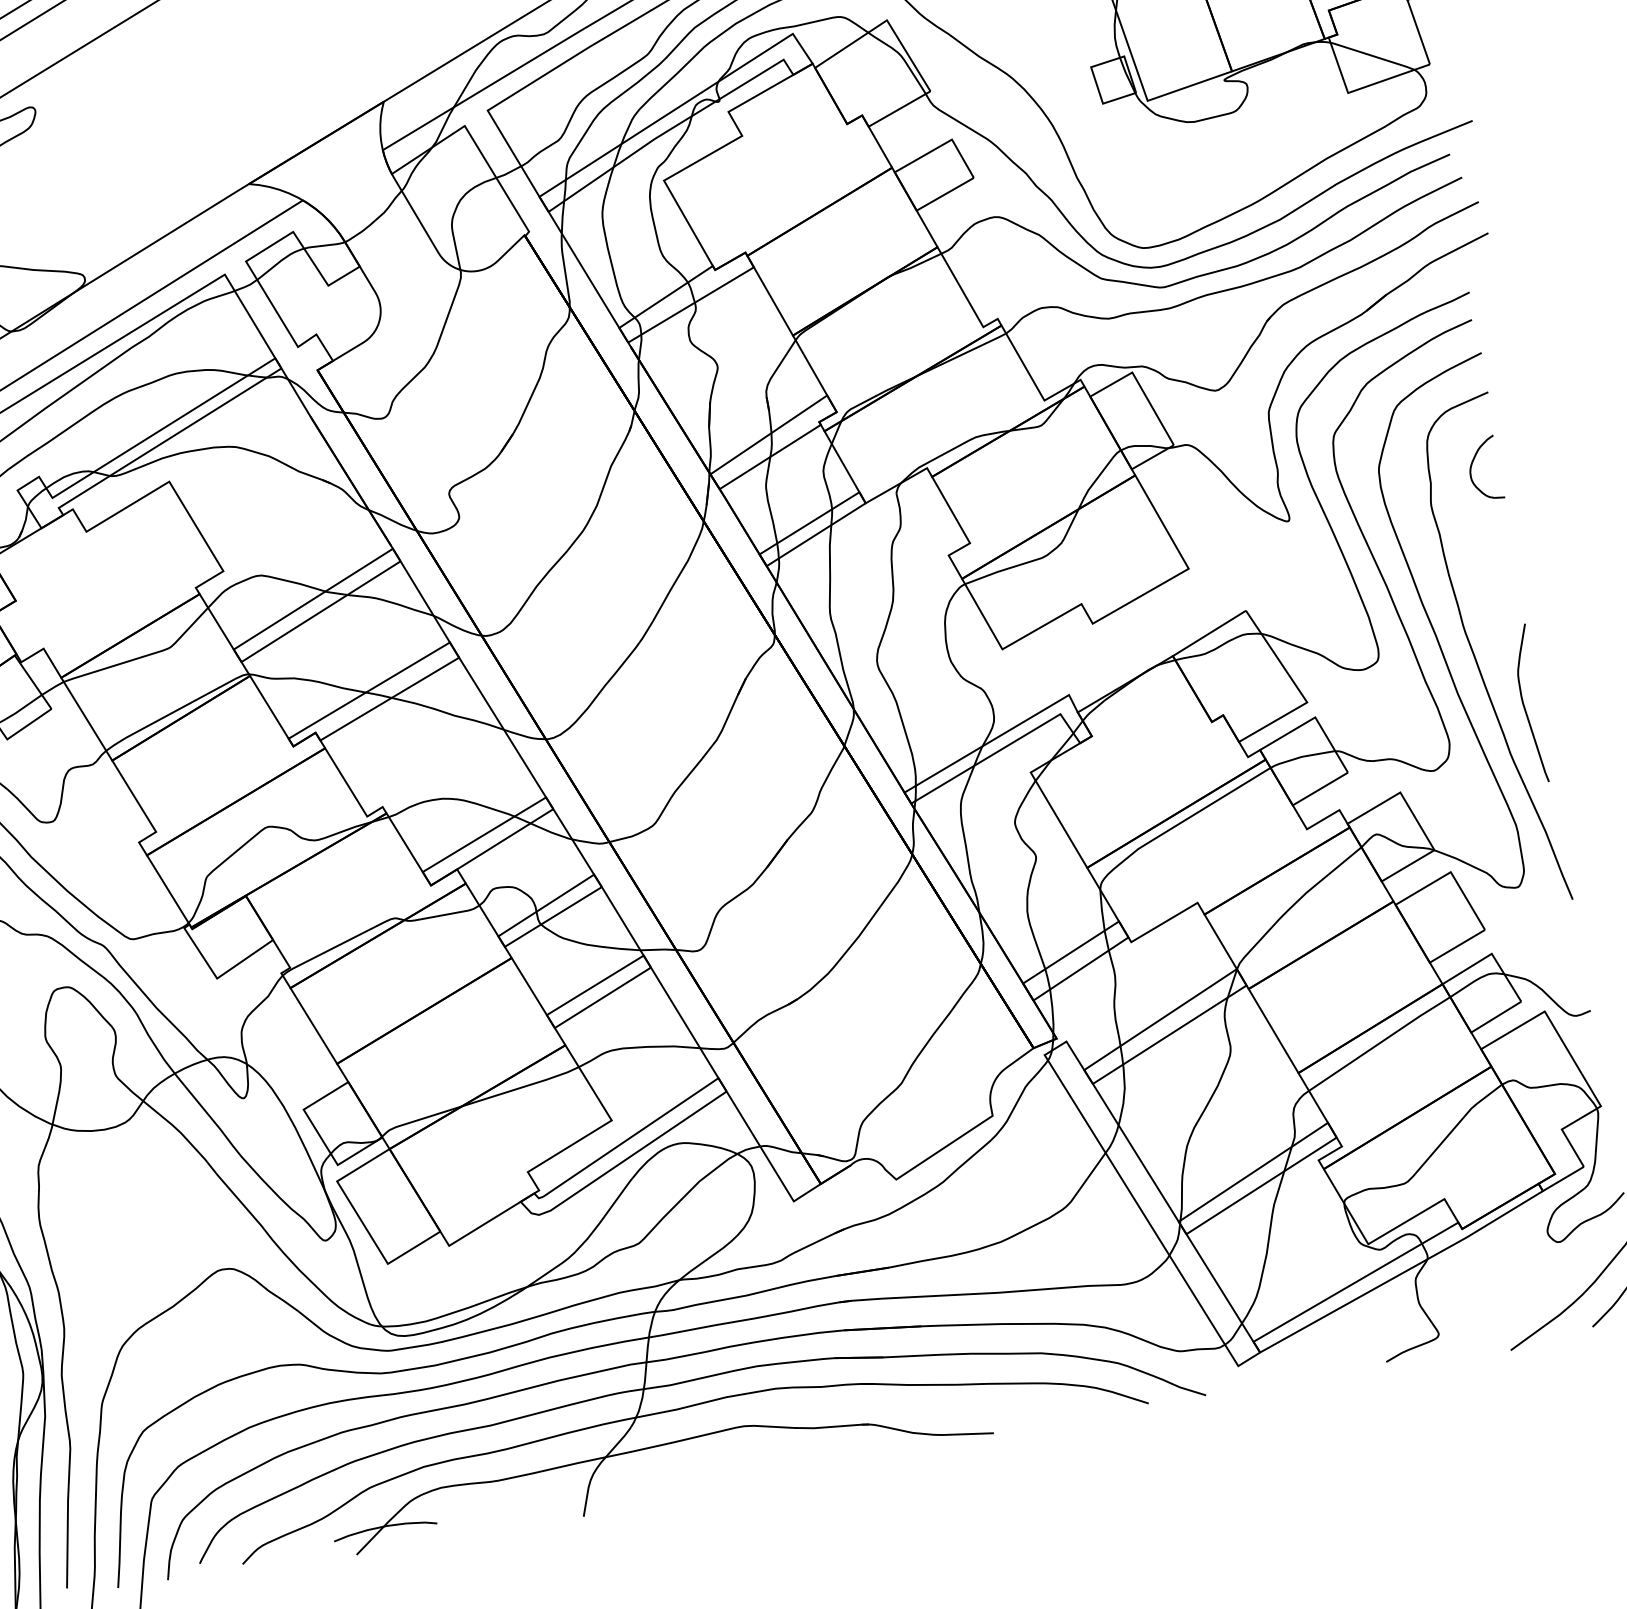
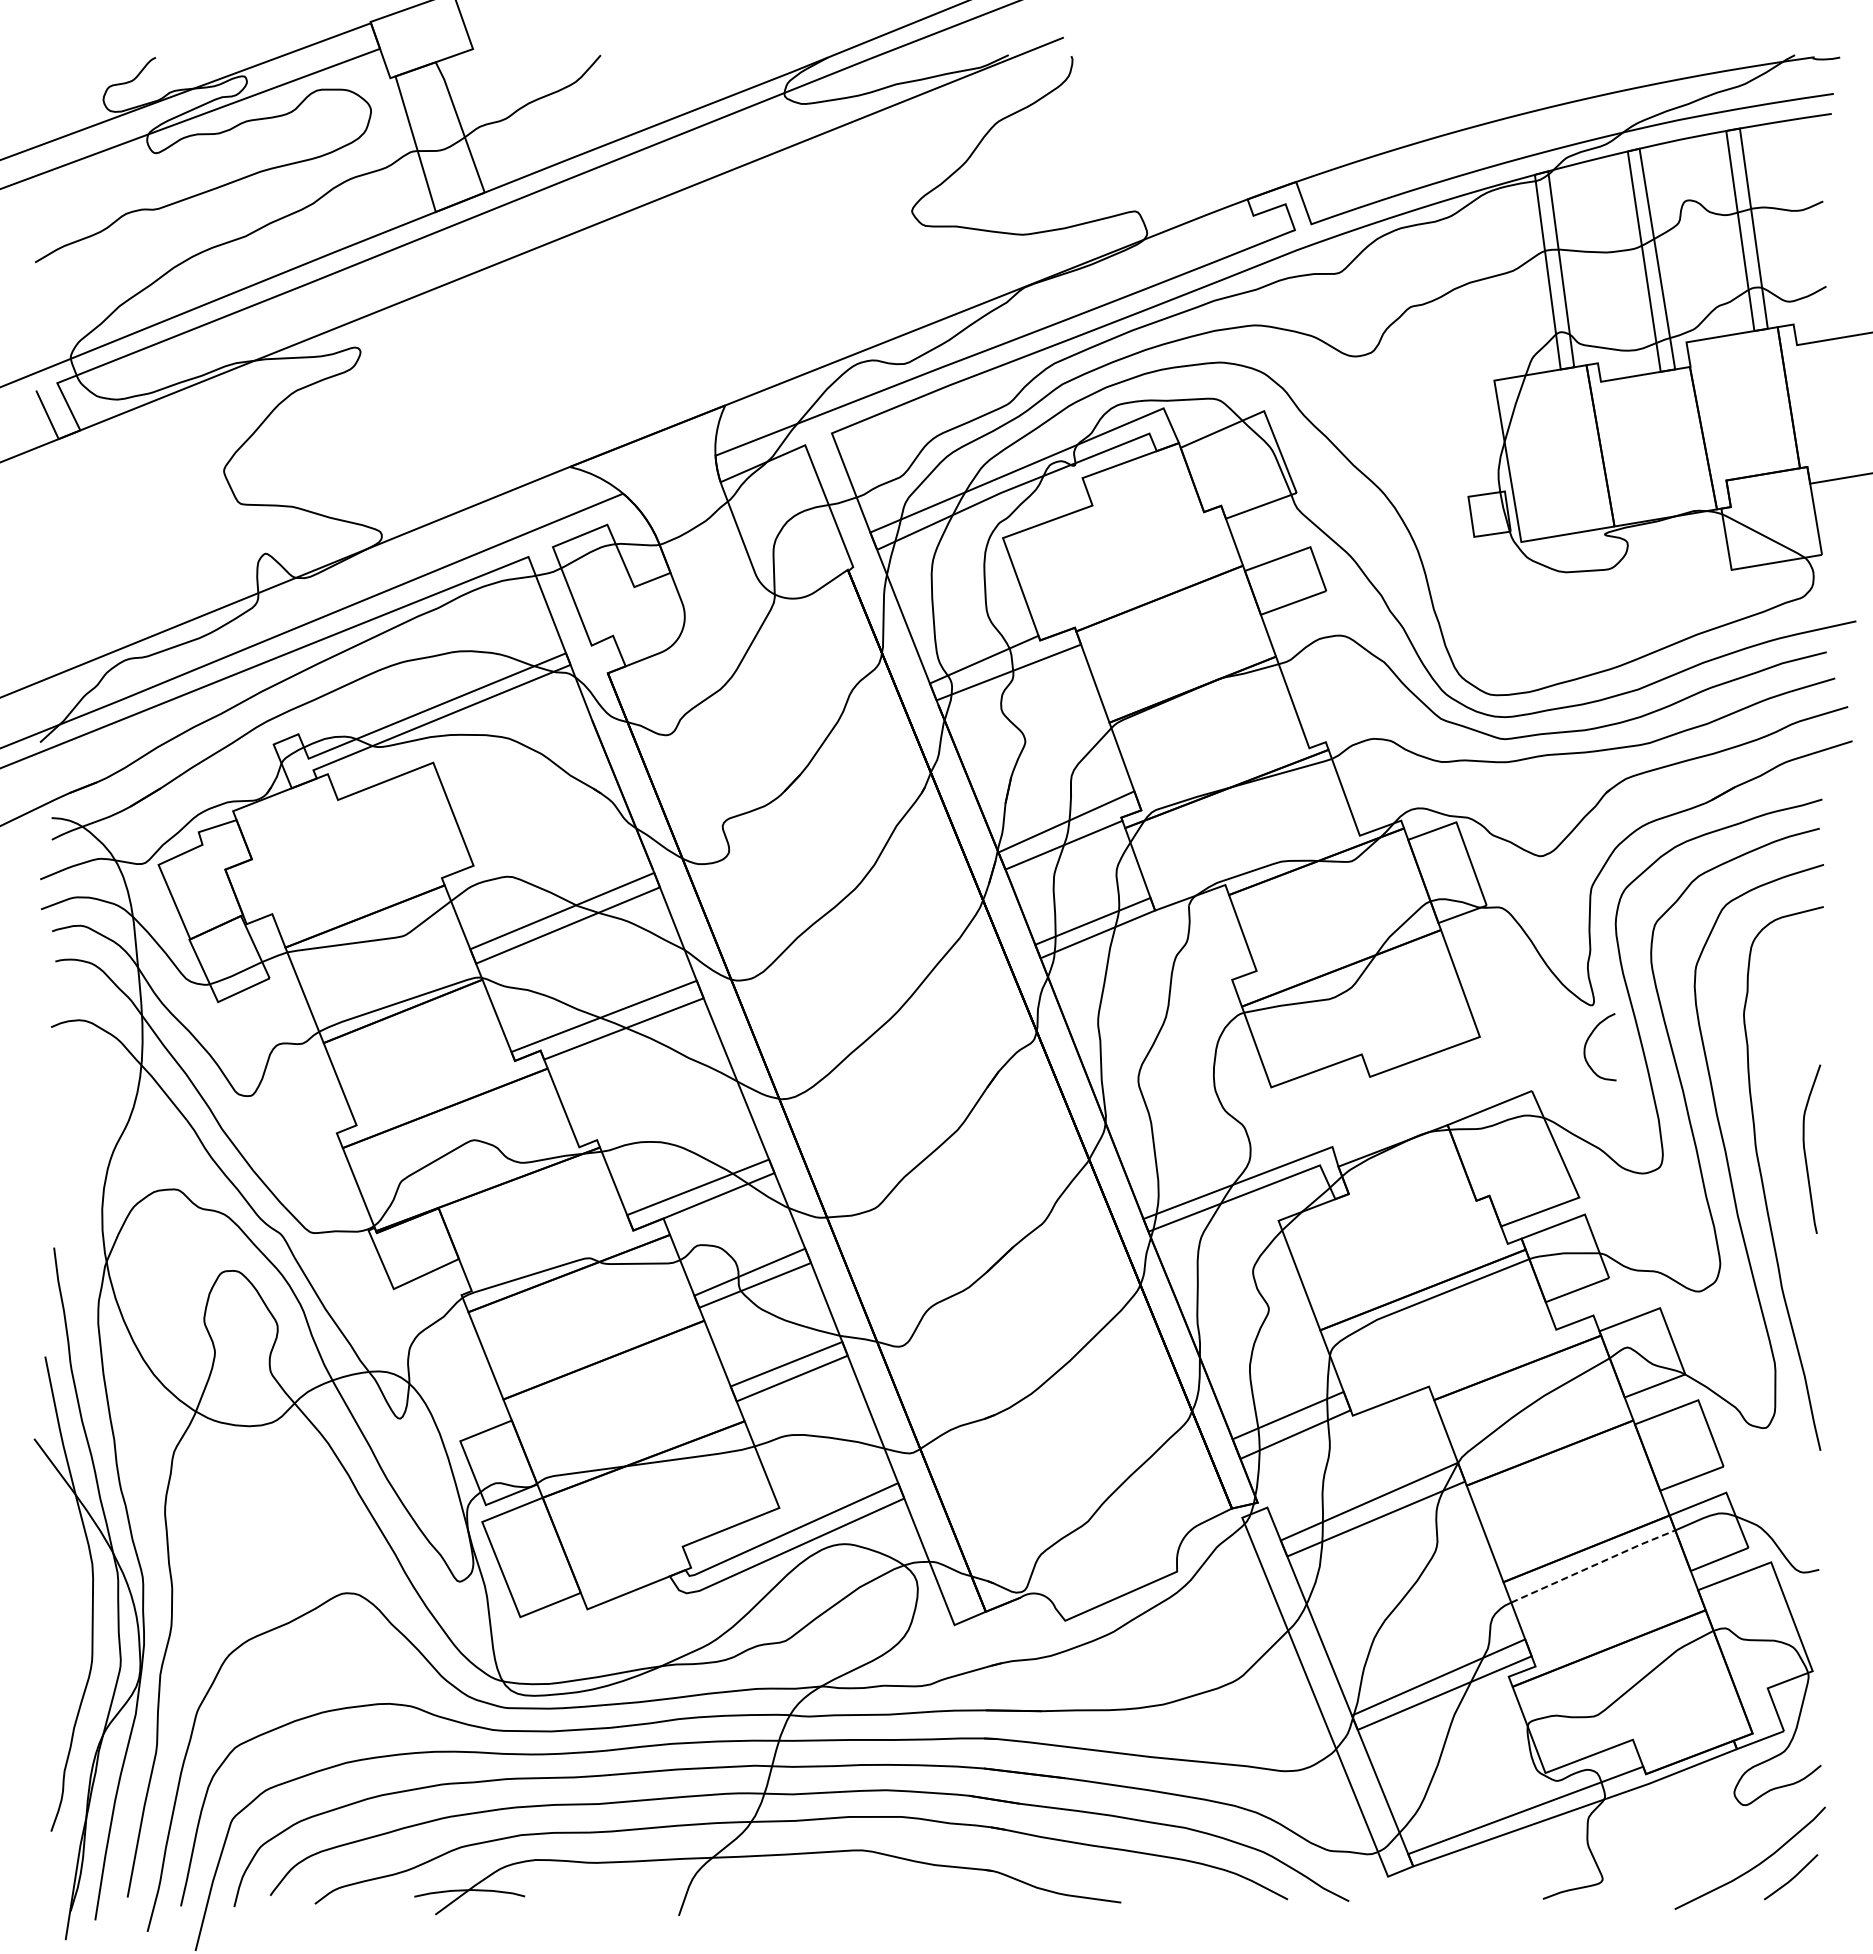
curve: (1472, 466) -> (1587, 1042), moved
curve: (1524, 704) -> (1805, 1148), moved
line: (1380, 1042) -> (1594, 1565), solid -> dashed

